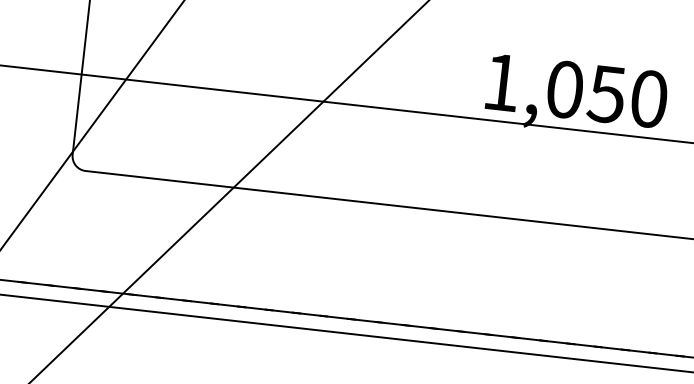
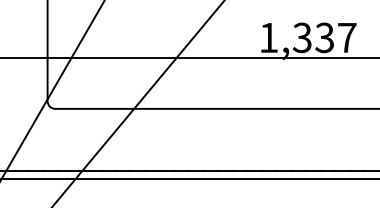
text: (606, 93) -> (324, 37), 1,050 -> 1,337

